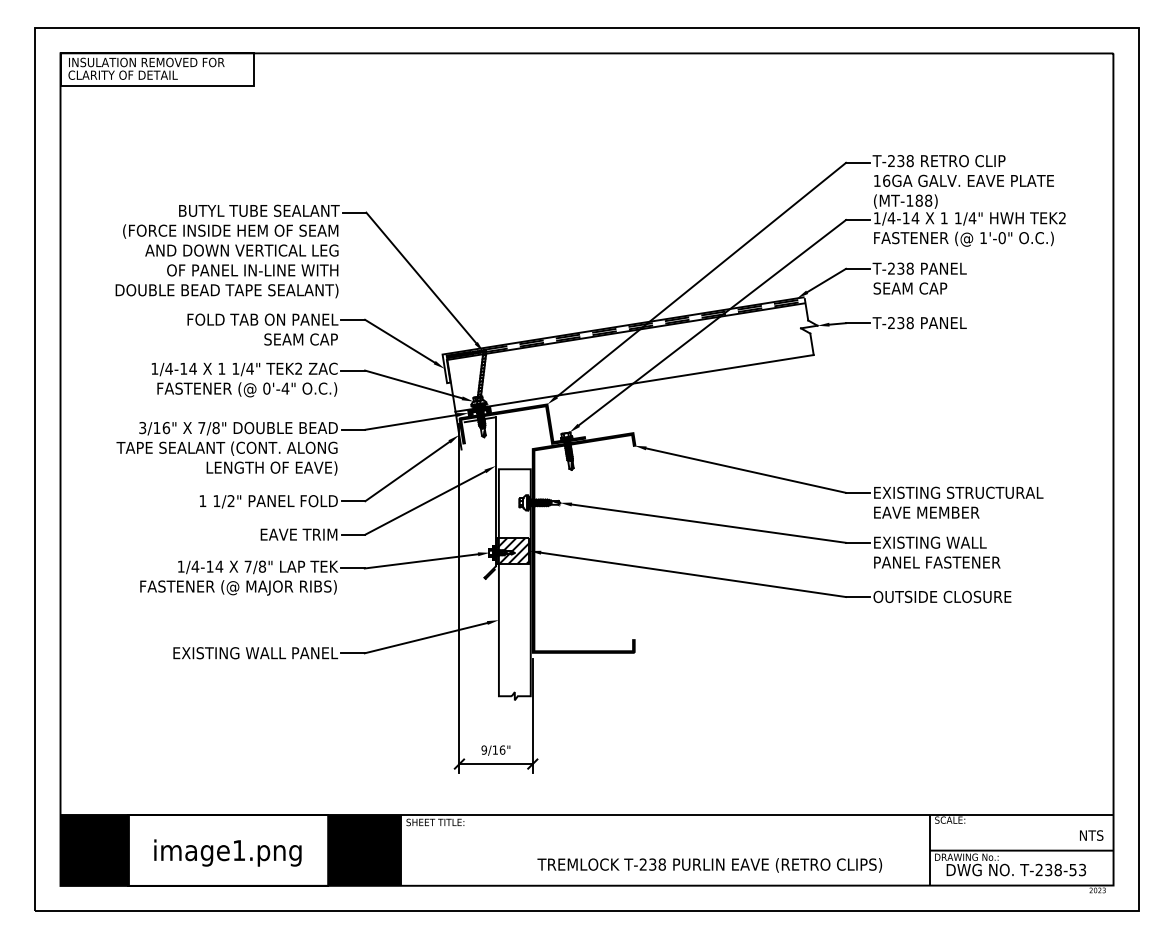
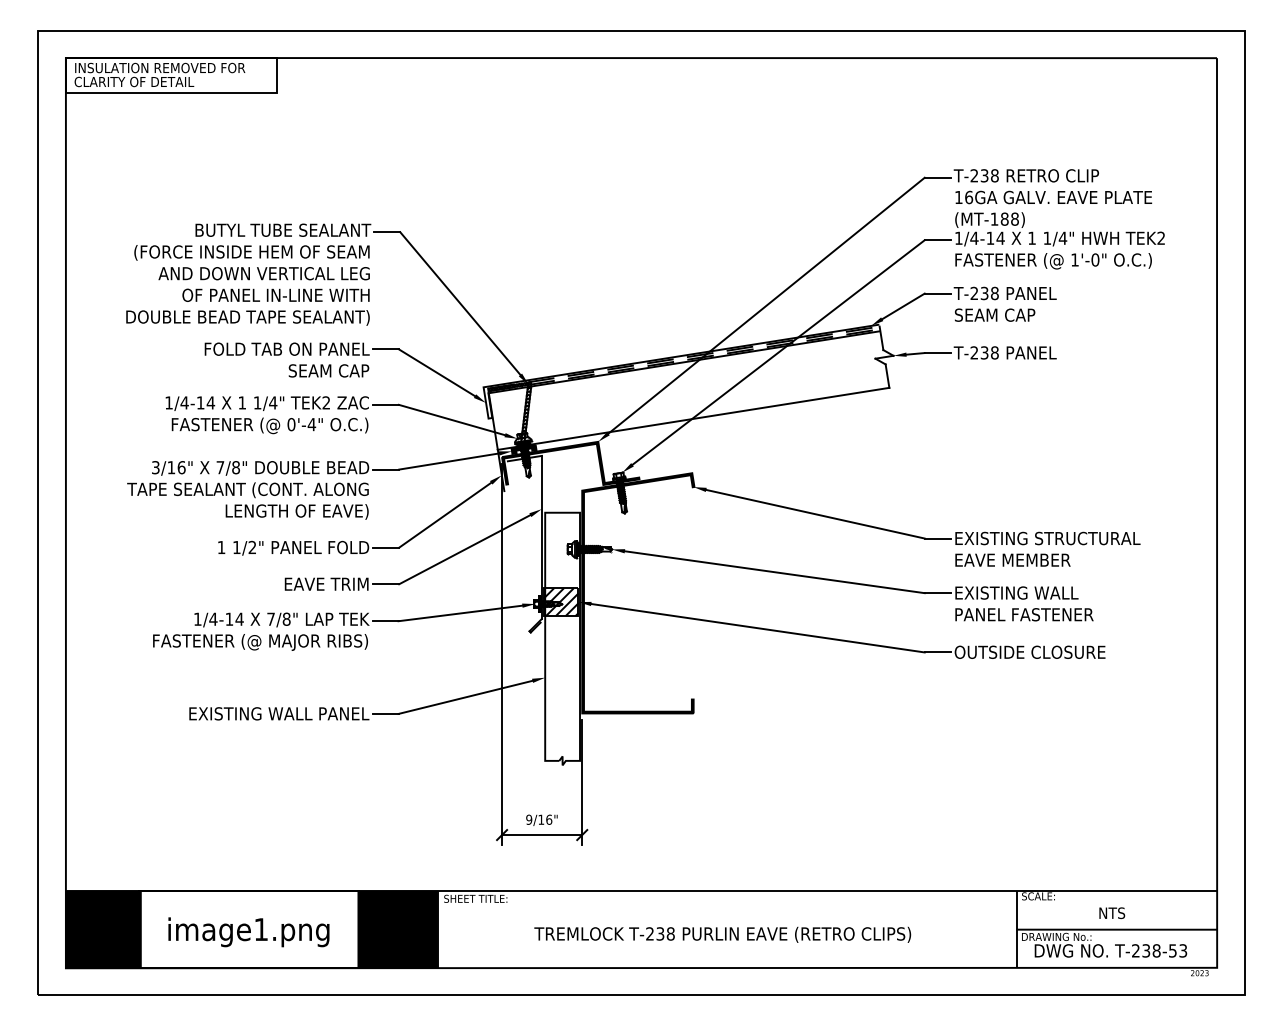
text: (1091, 835) -> (1112, 913), moved
text: (709, 865) -> (722, 934), moved

